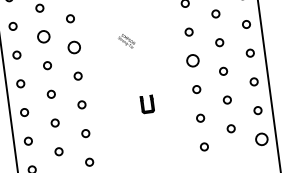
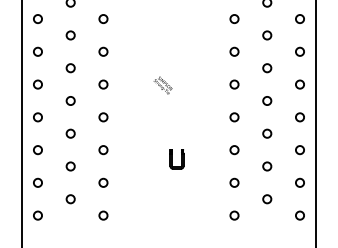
circle: (43, 37) -> (70, 68), size x0.62
circle: (74, 47) -> (103, 84), size x0.62
circle: (192, 60) -> (234, 117), size x0.62
circle: (261, 139) -> (299, 215), size x0.62

